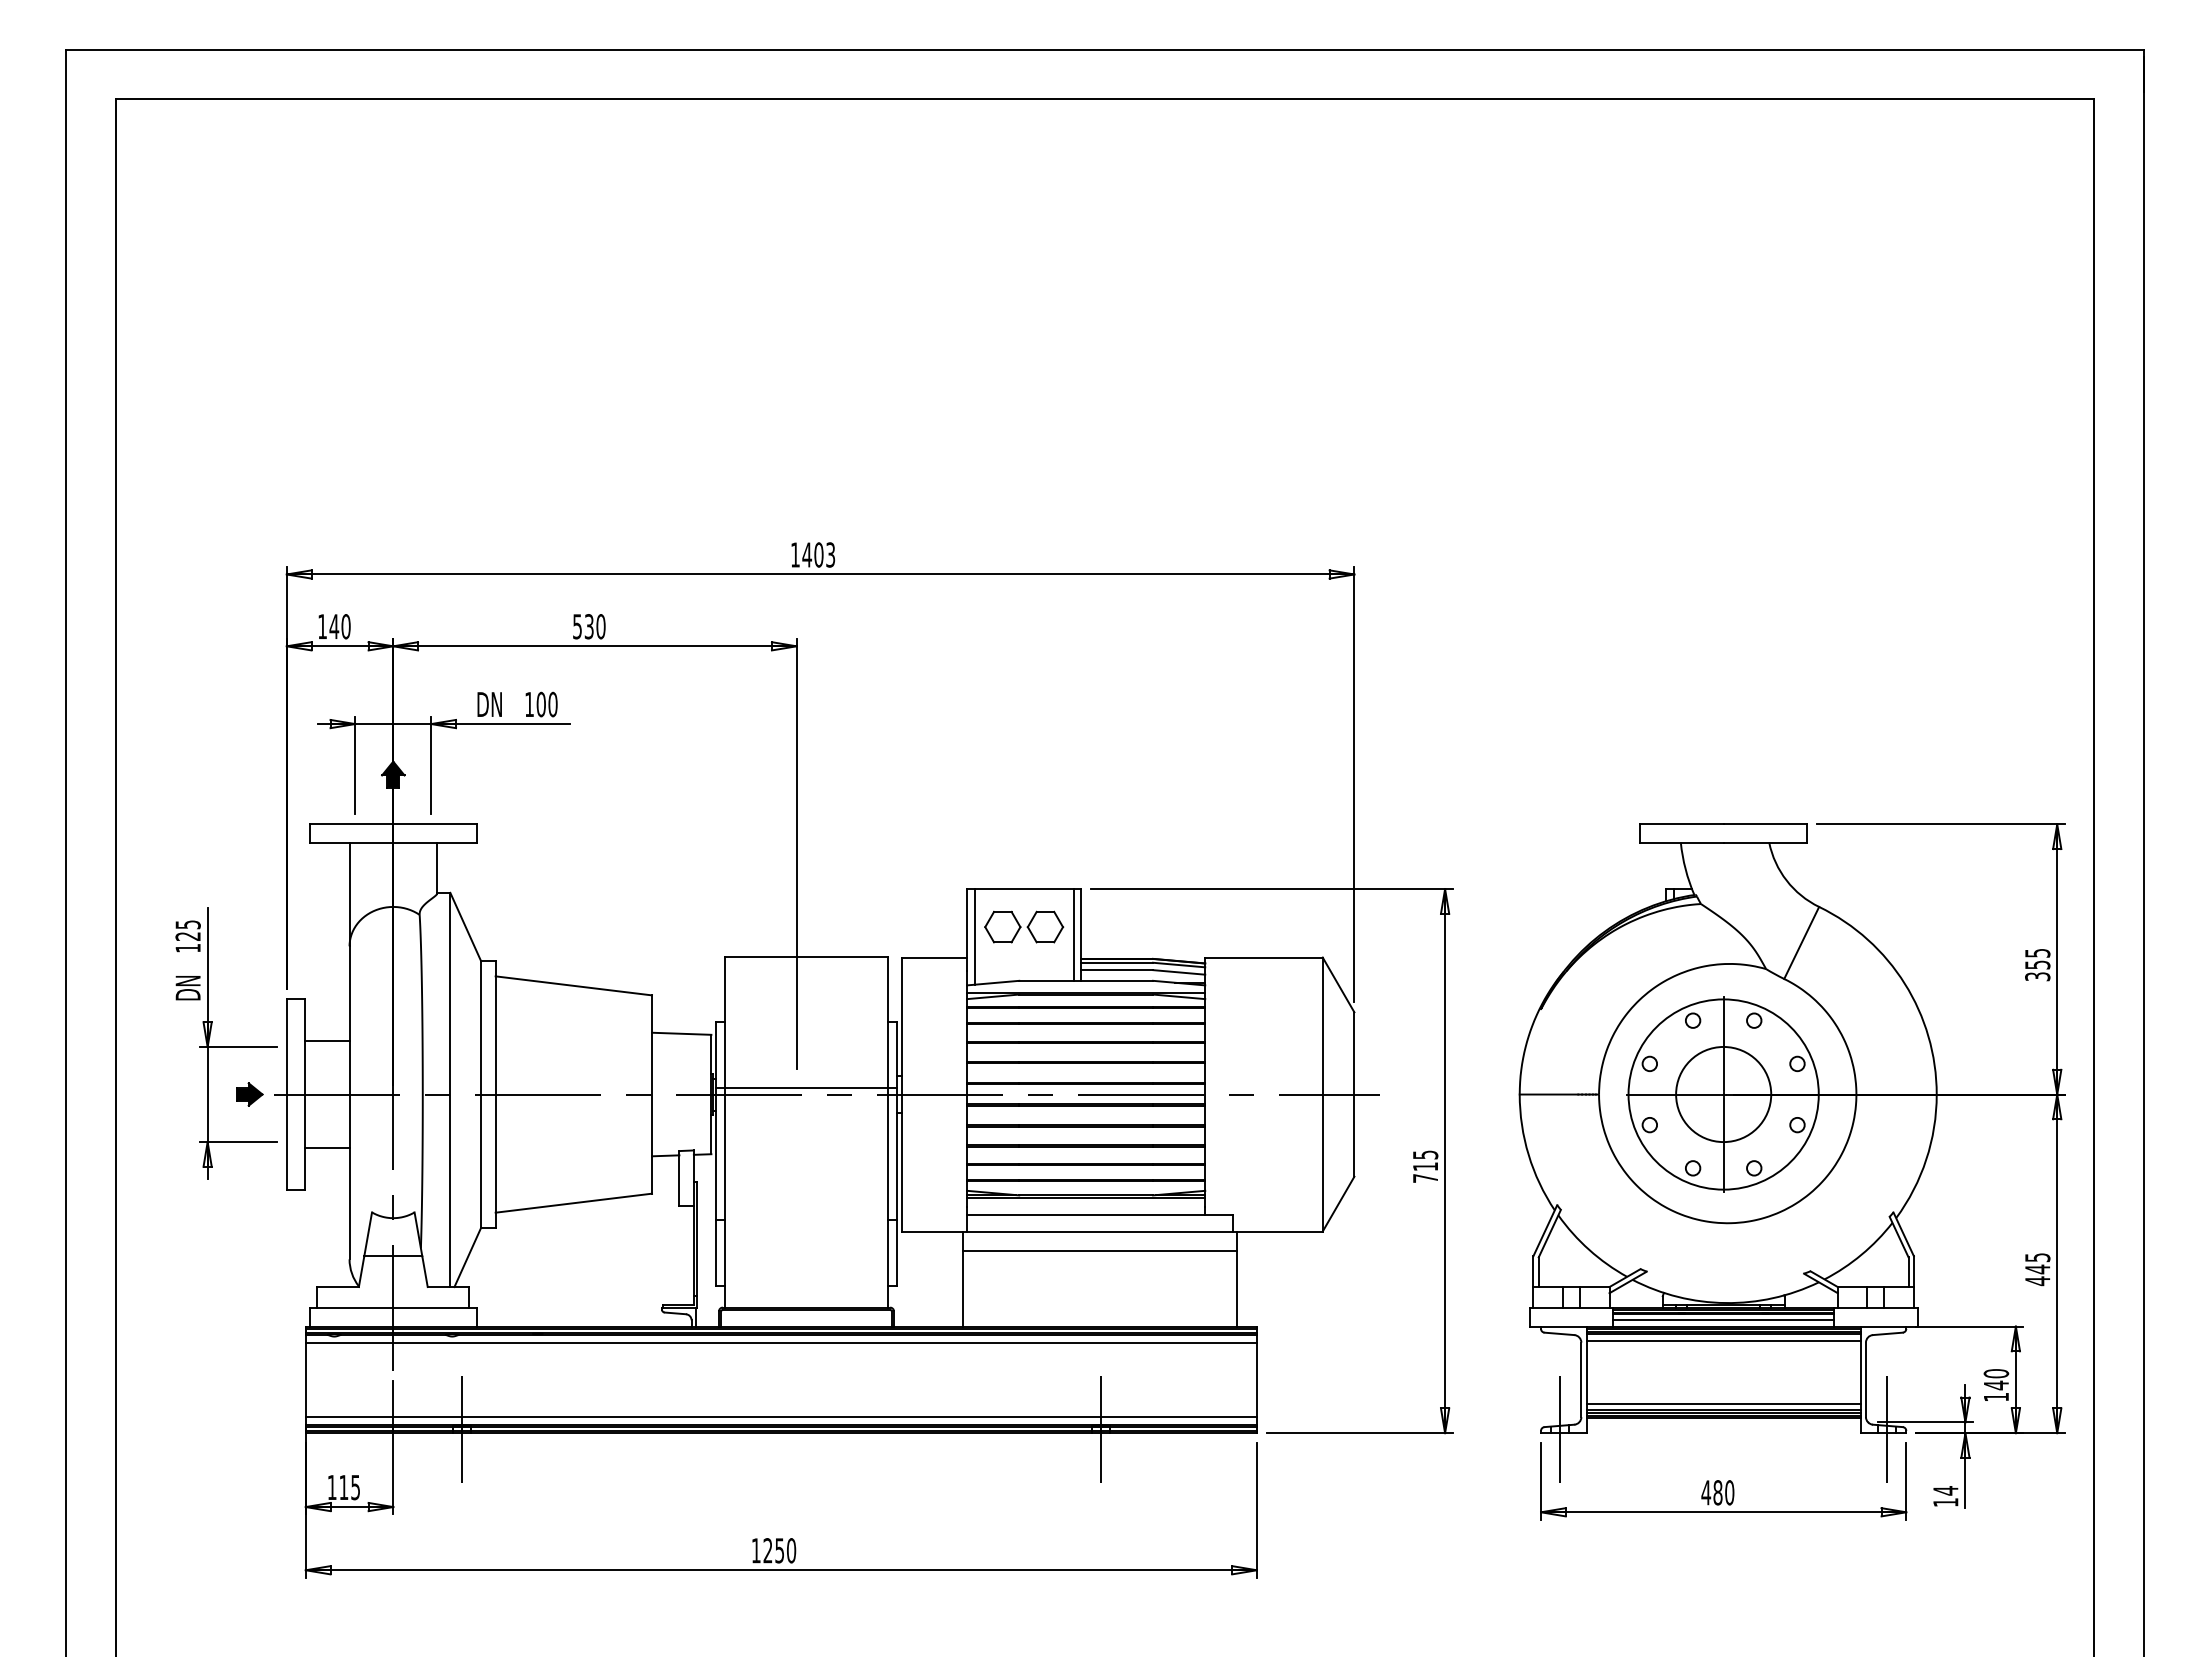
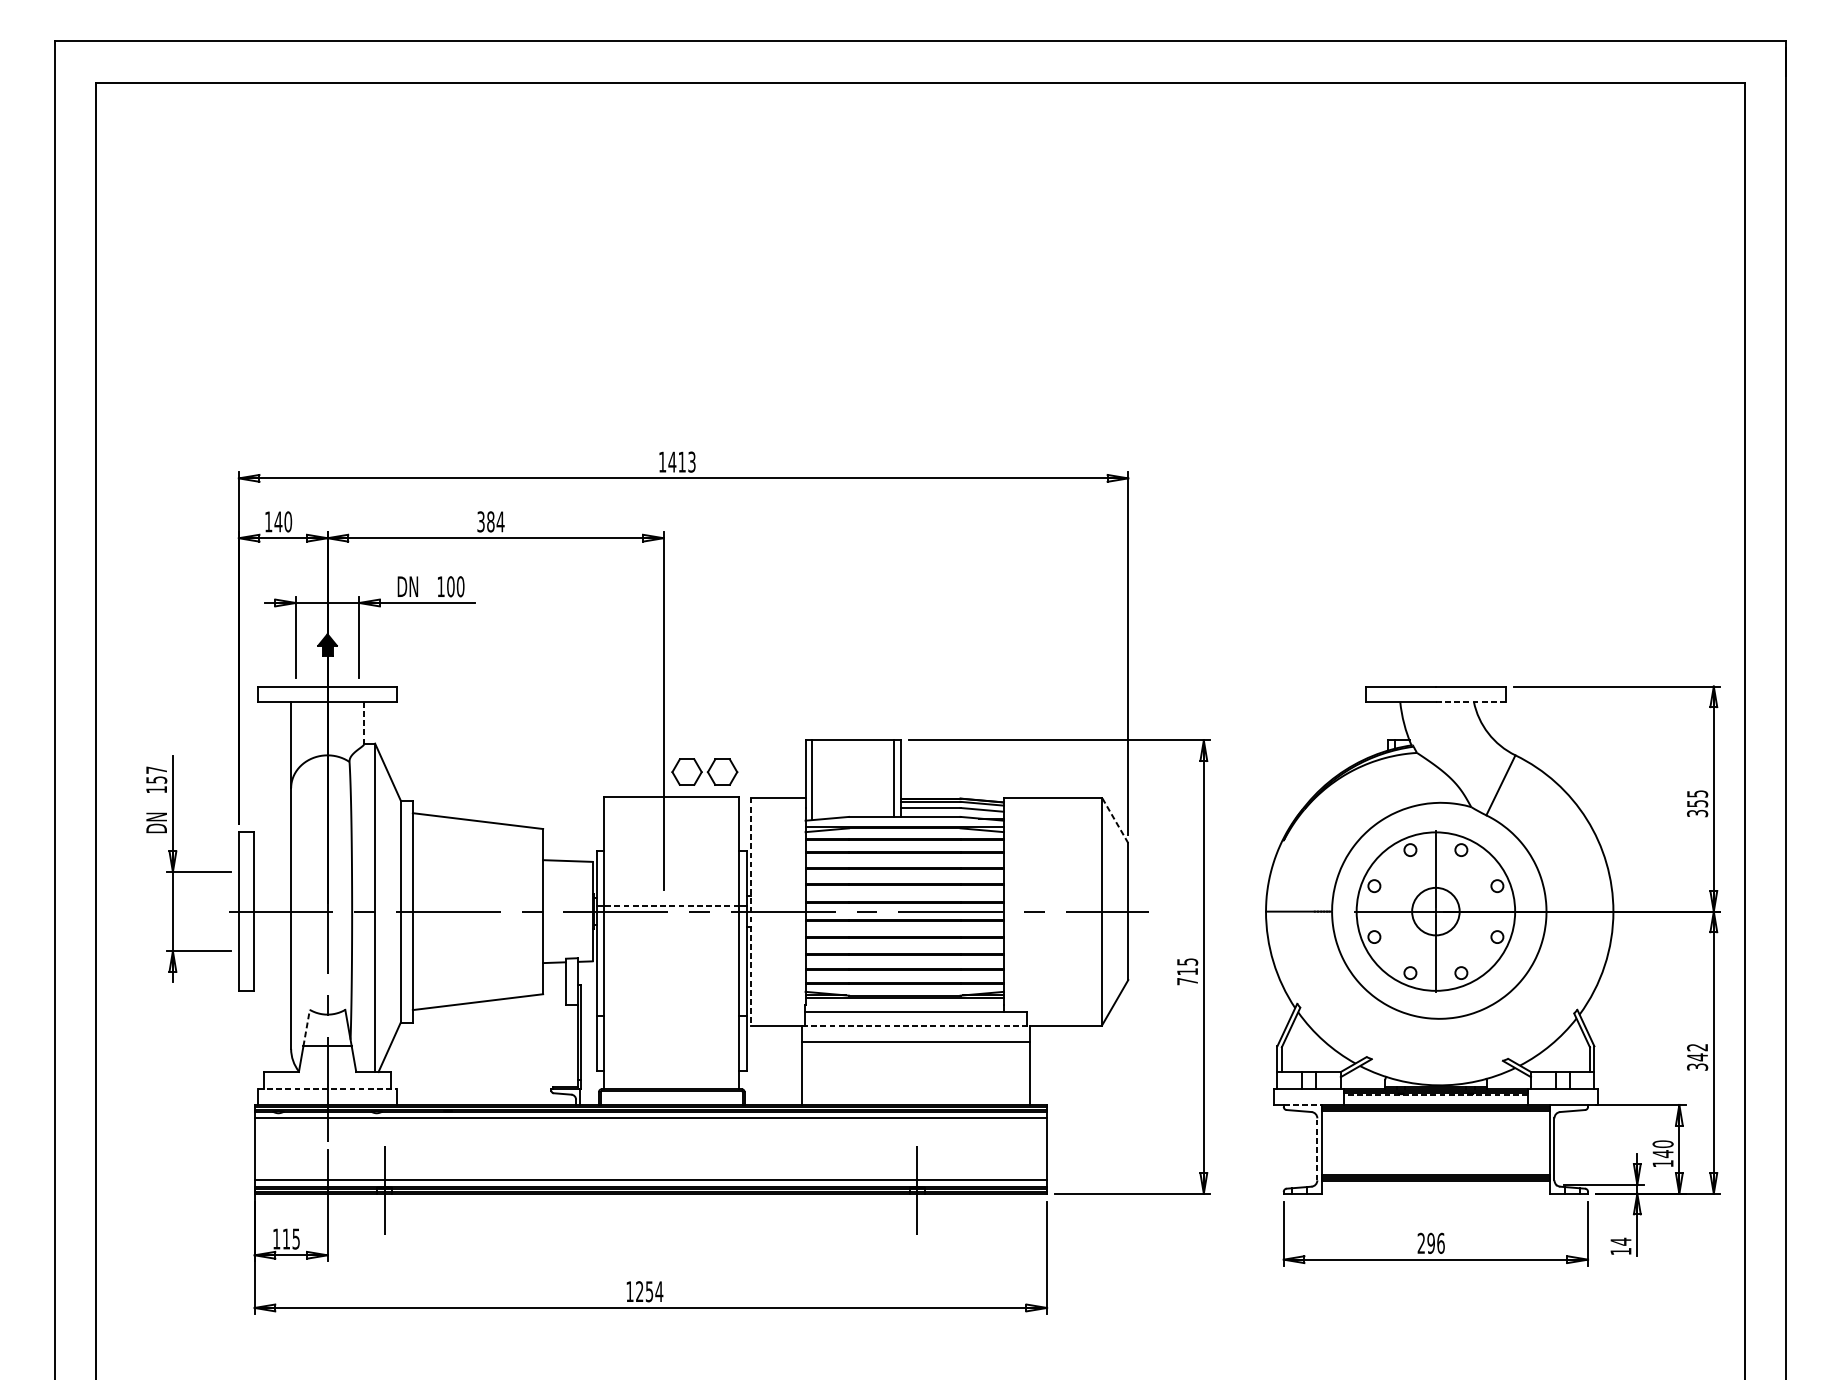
text: (818, 554) -> (681, 461), 1403 -> 1413
text: (589, 626) -> (491, 521), 530 -> 384
line: (1765, 842) -> (1470, 701), solid -> dashed
line: (437, 868) -> (364, 723), solid -> dashed
part: (1024, 926) -> (705, 771), moved
text: (187, 930) -> (156, 774), 125 -> 157
line: (1338, 984) -> (1115, 819), solid -> dashed
line: (327, 1041) -> (272, 867), removed
line: (806, 1087) -> (671, 905), solid -> dashed
part: (249, 1094) -> (207, 911), removed
line: (901, 1094) -> (750, 911), solid -> dashed
circle: (1723, 1094) -> (1435, 911), size x0.6
line: (327, 1147) -> (272, 955), removed
line: (1099, 1231) -> (915, 1025), solid -> dashed
line: (368, 1233) -> (306, 1027), solid -> dashed
text: (2037, 1269) -> (1697, 1057), 445 -> 342
line: (393, 1307) -> (327, 1089), solid -> dashed
line: (1723, 1314) -> (1435, 1094), solid -> dashed
line: (1723, 1320) -> (1435, 1099), removed
line: (1563, 1326) -> (1302, 1104), solid -> dashed
line: (1723, 1341) -> (1435, 1117), removed
line: (1581, 1379) -> (1317, 1149), solid -> dashed
line: (1723, 1403) -> (1435, 1169), removed
line: (1560, 1429) -> (1299, 1190), removed
line: (1887, 1429) -> (1572, 1190), removed
text: (1717, 1492) -> (1430, 1243), 480 -> 296
text: (791, 1550) -> (659, 1291), 1250 -> 1254

